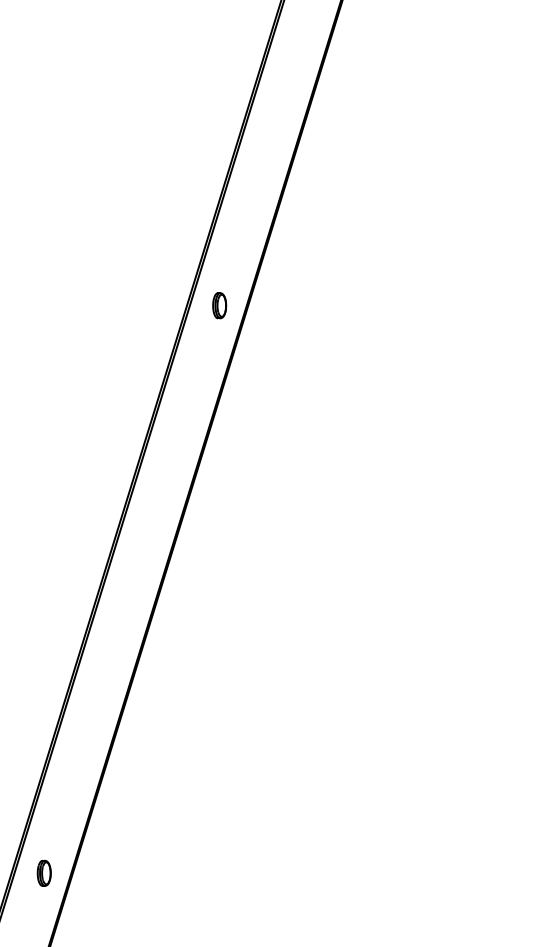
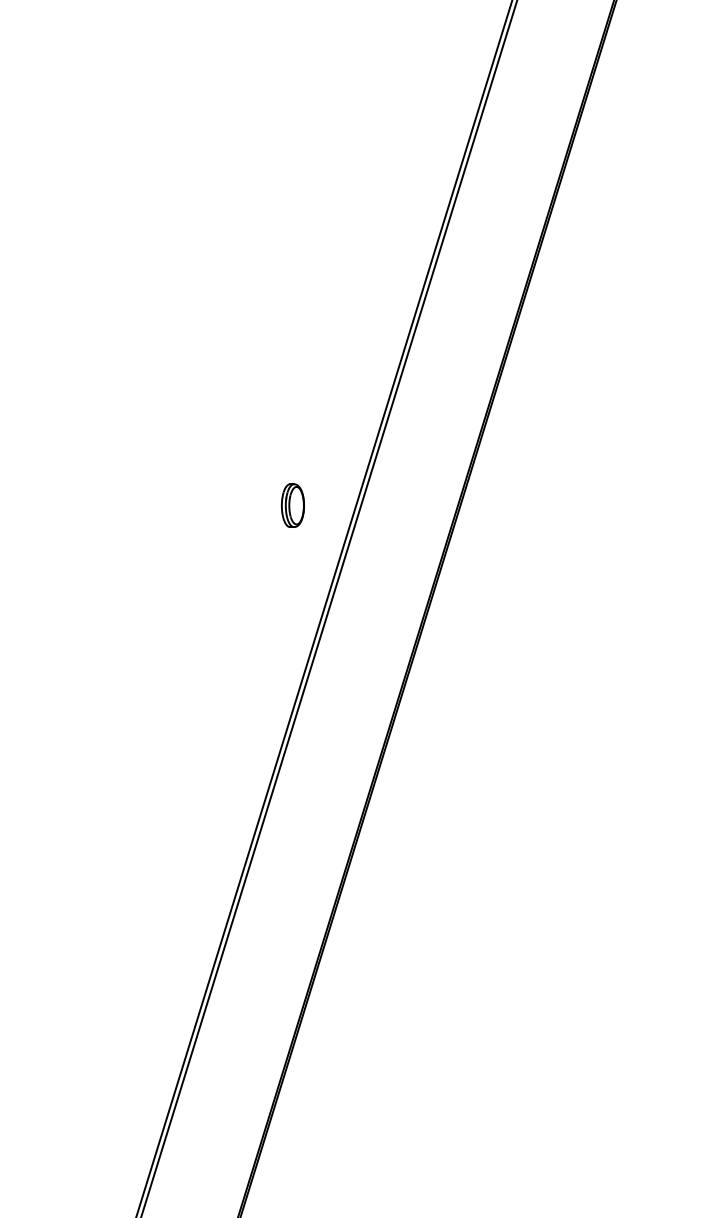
part: (219, 305) -> (292, 505), moved

